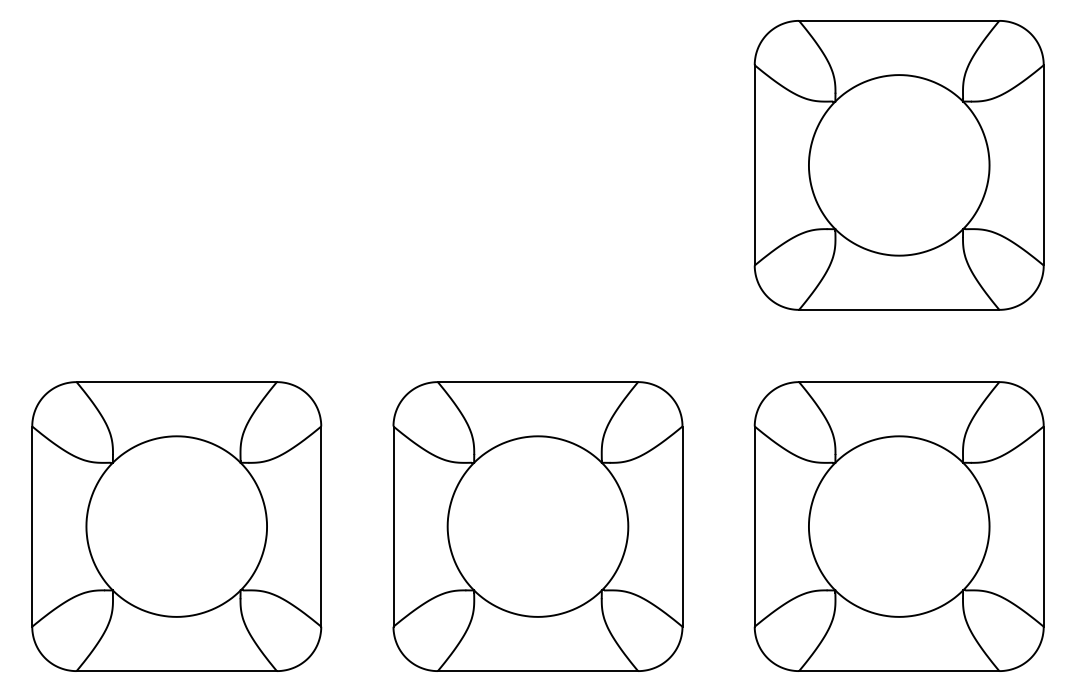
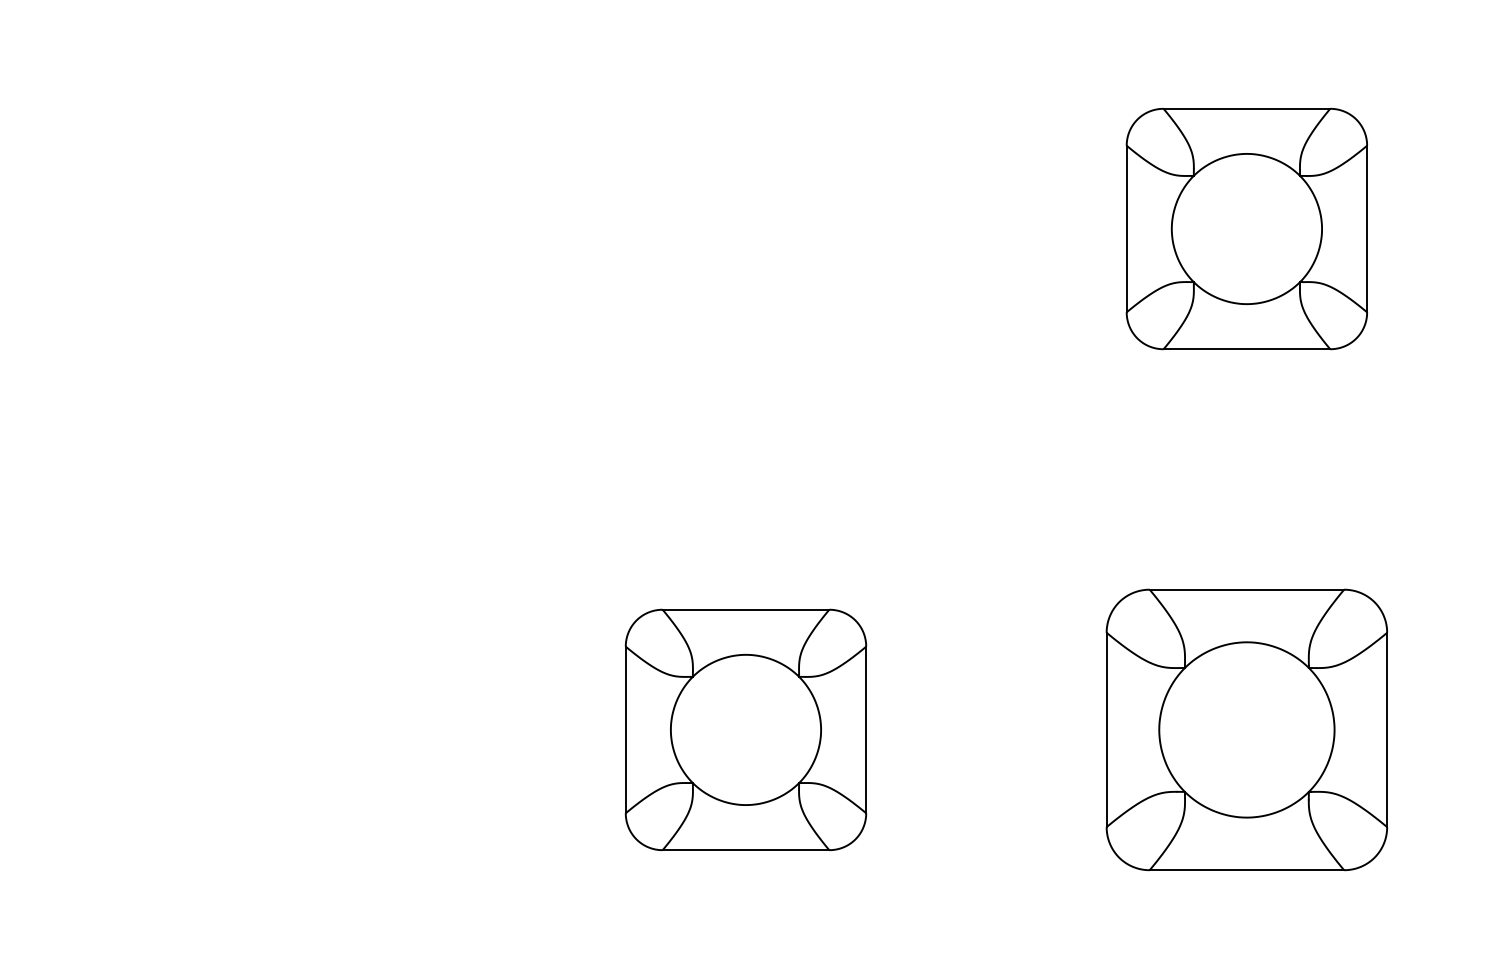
part: (898, 164) -> (1246, 228), size x0.6
part: (176, 526) -> (244, 729), removed
part: (537, 526) -> (745, 729), size x0.6
part: (898, 526) -> (1246, 729), size x0.7

